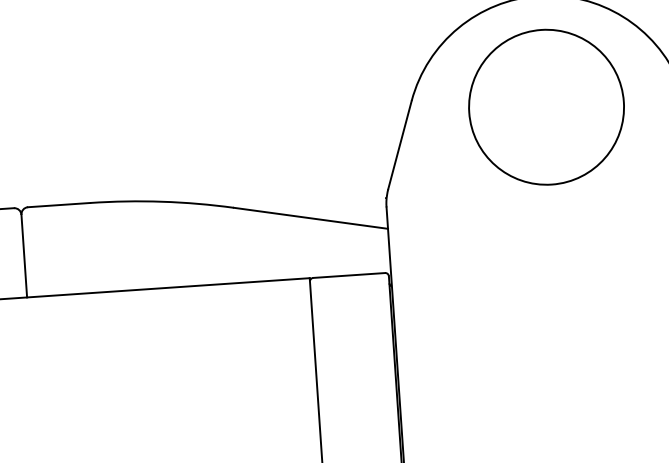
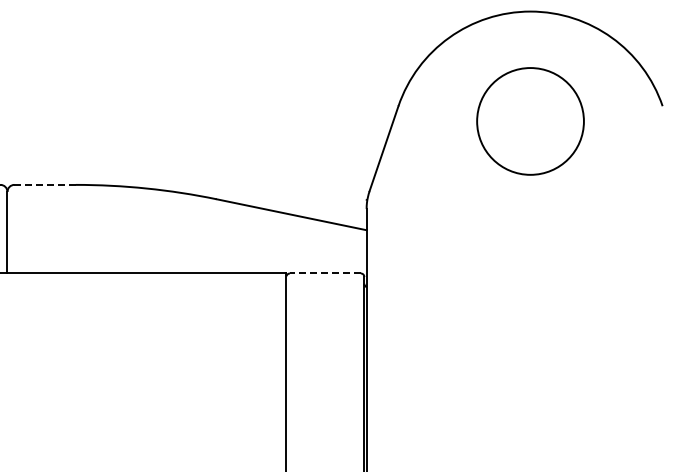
circle: (546, 107) -> (530, 121), size x0.7
line: (59, 204) -> (45, 184), solid -> dashed
line: (348, 275) -> (324, 273), solid -> dashed

